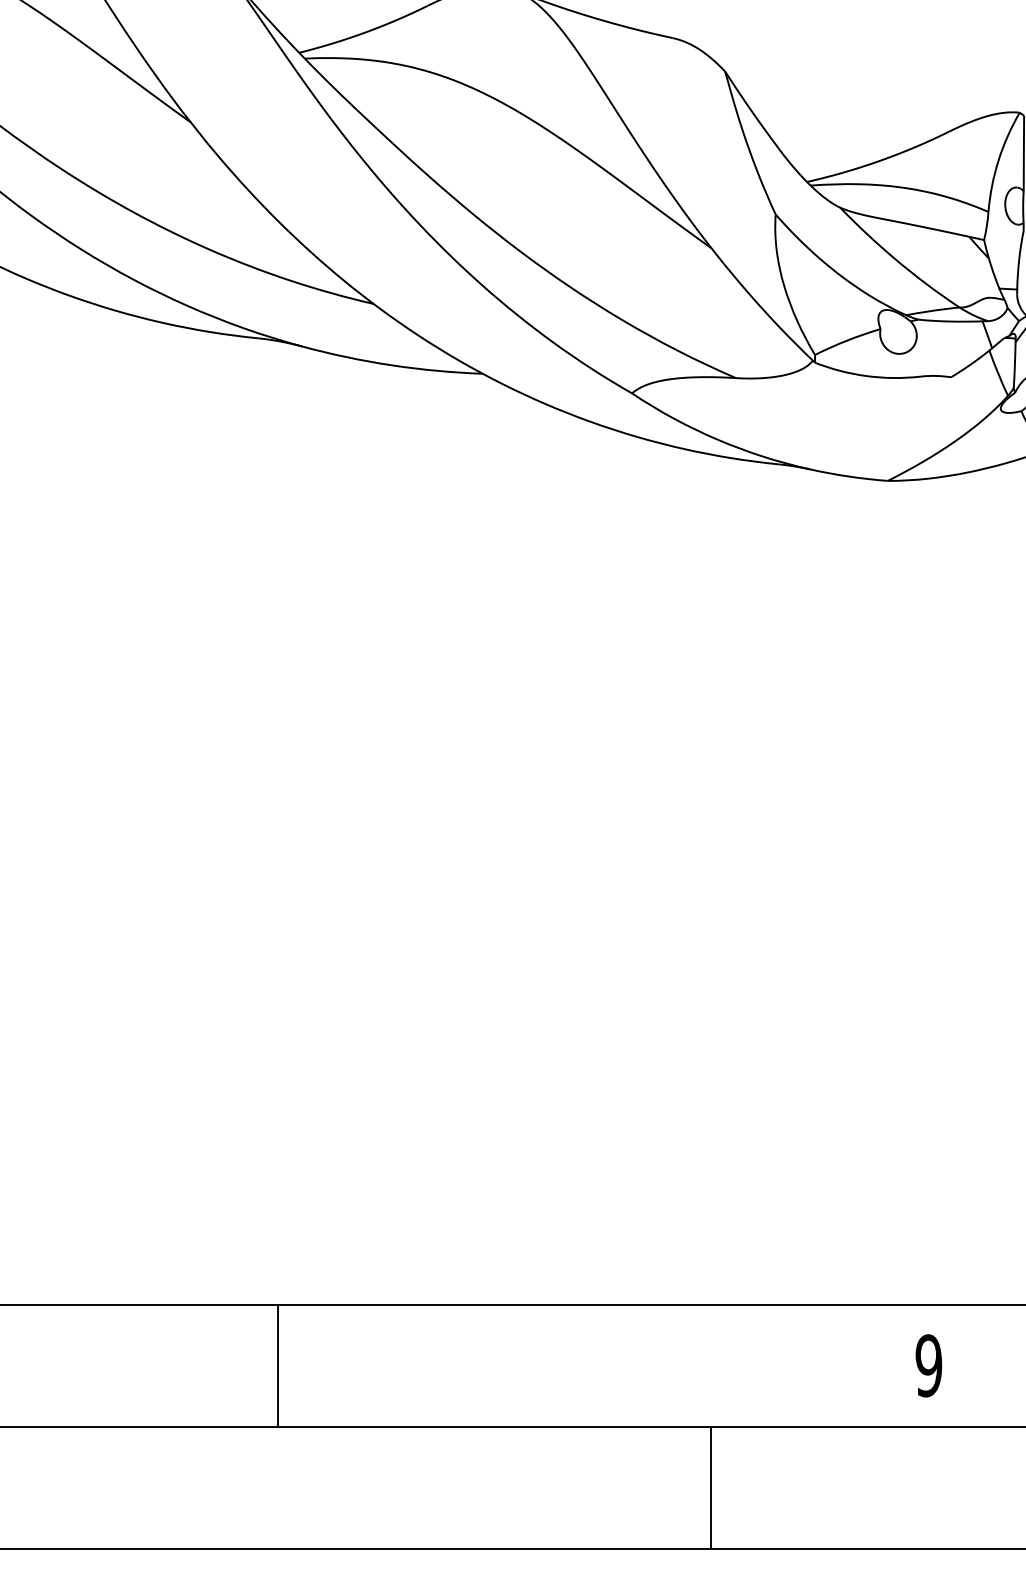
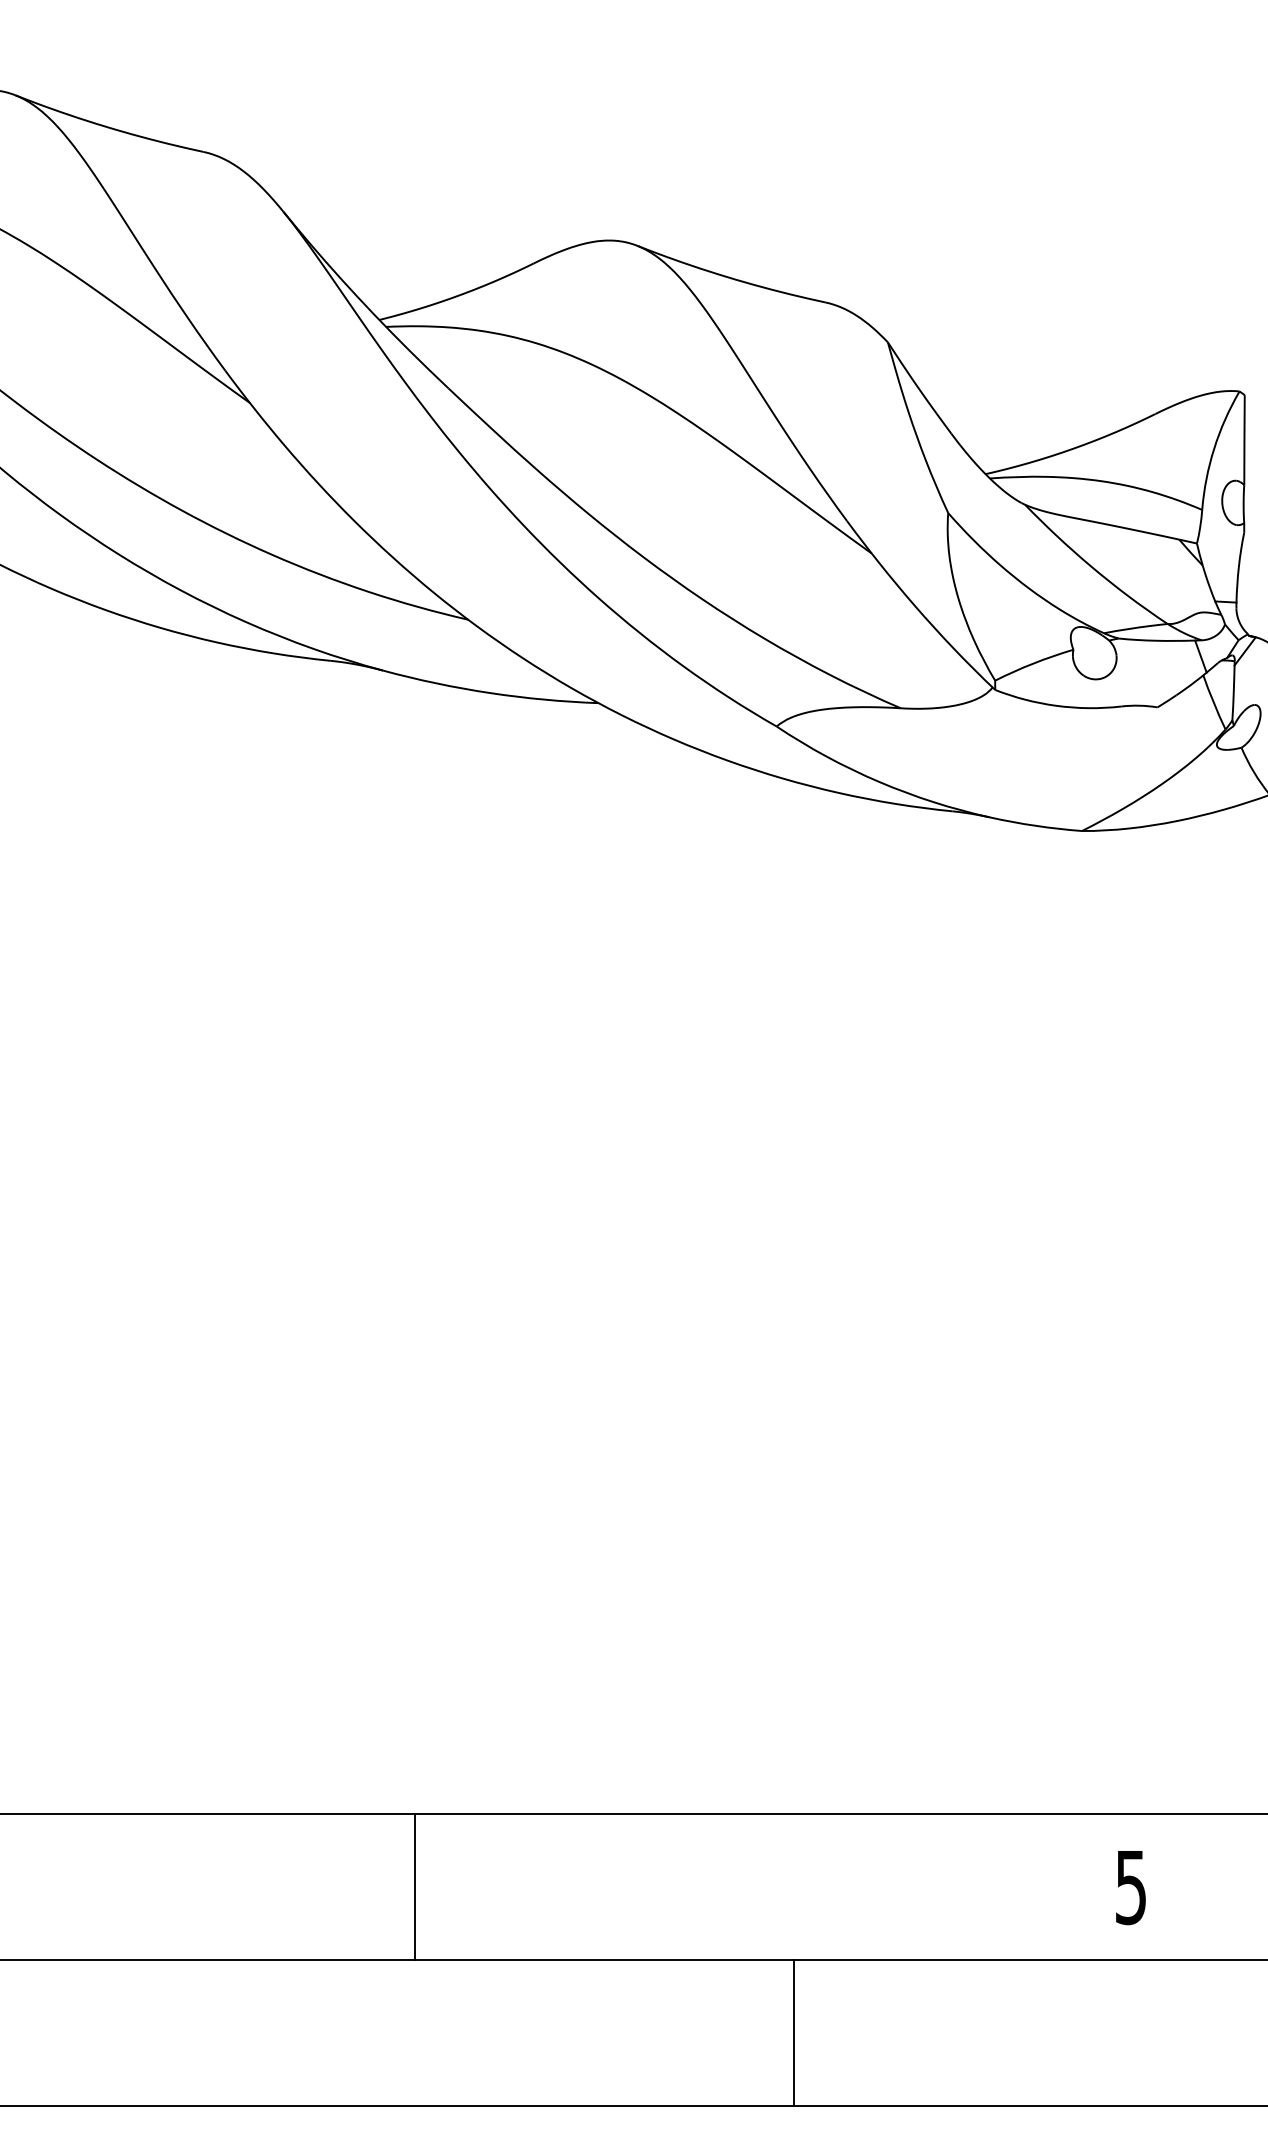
line: (278, 1365) -> (415, 1887), moved
text: (928, 1365) -> (1130, 1887), 9 -> 5
line: (711, 1488) -> (794, 2033), moved

